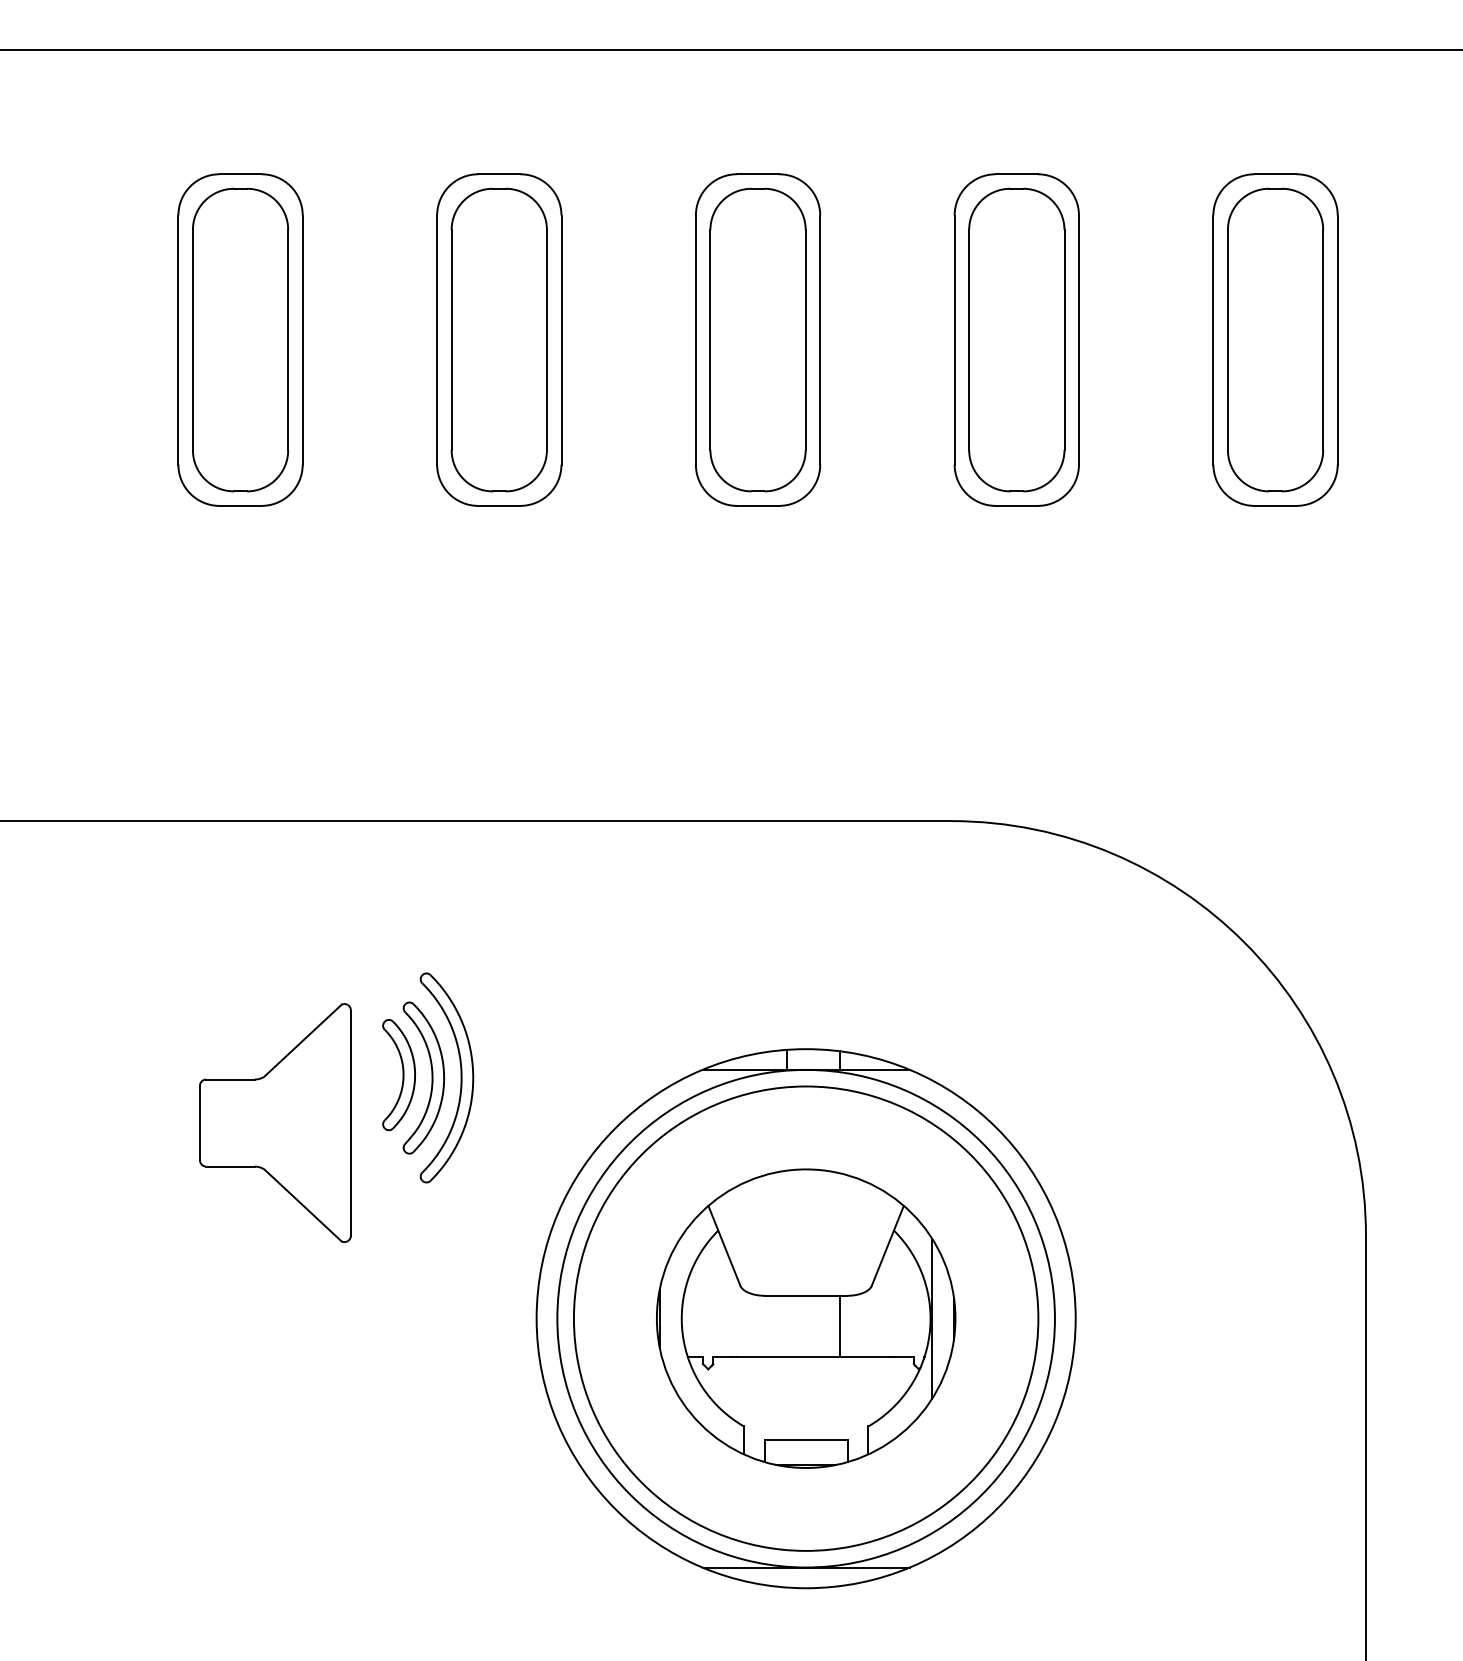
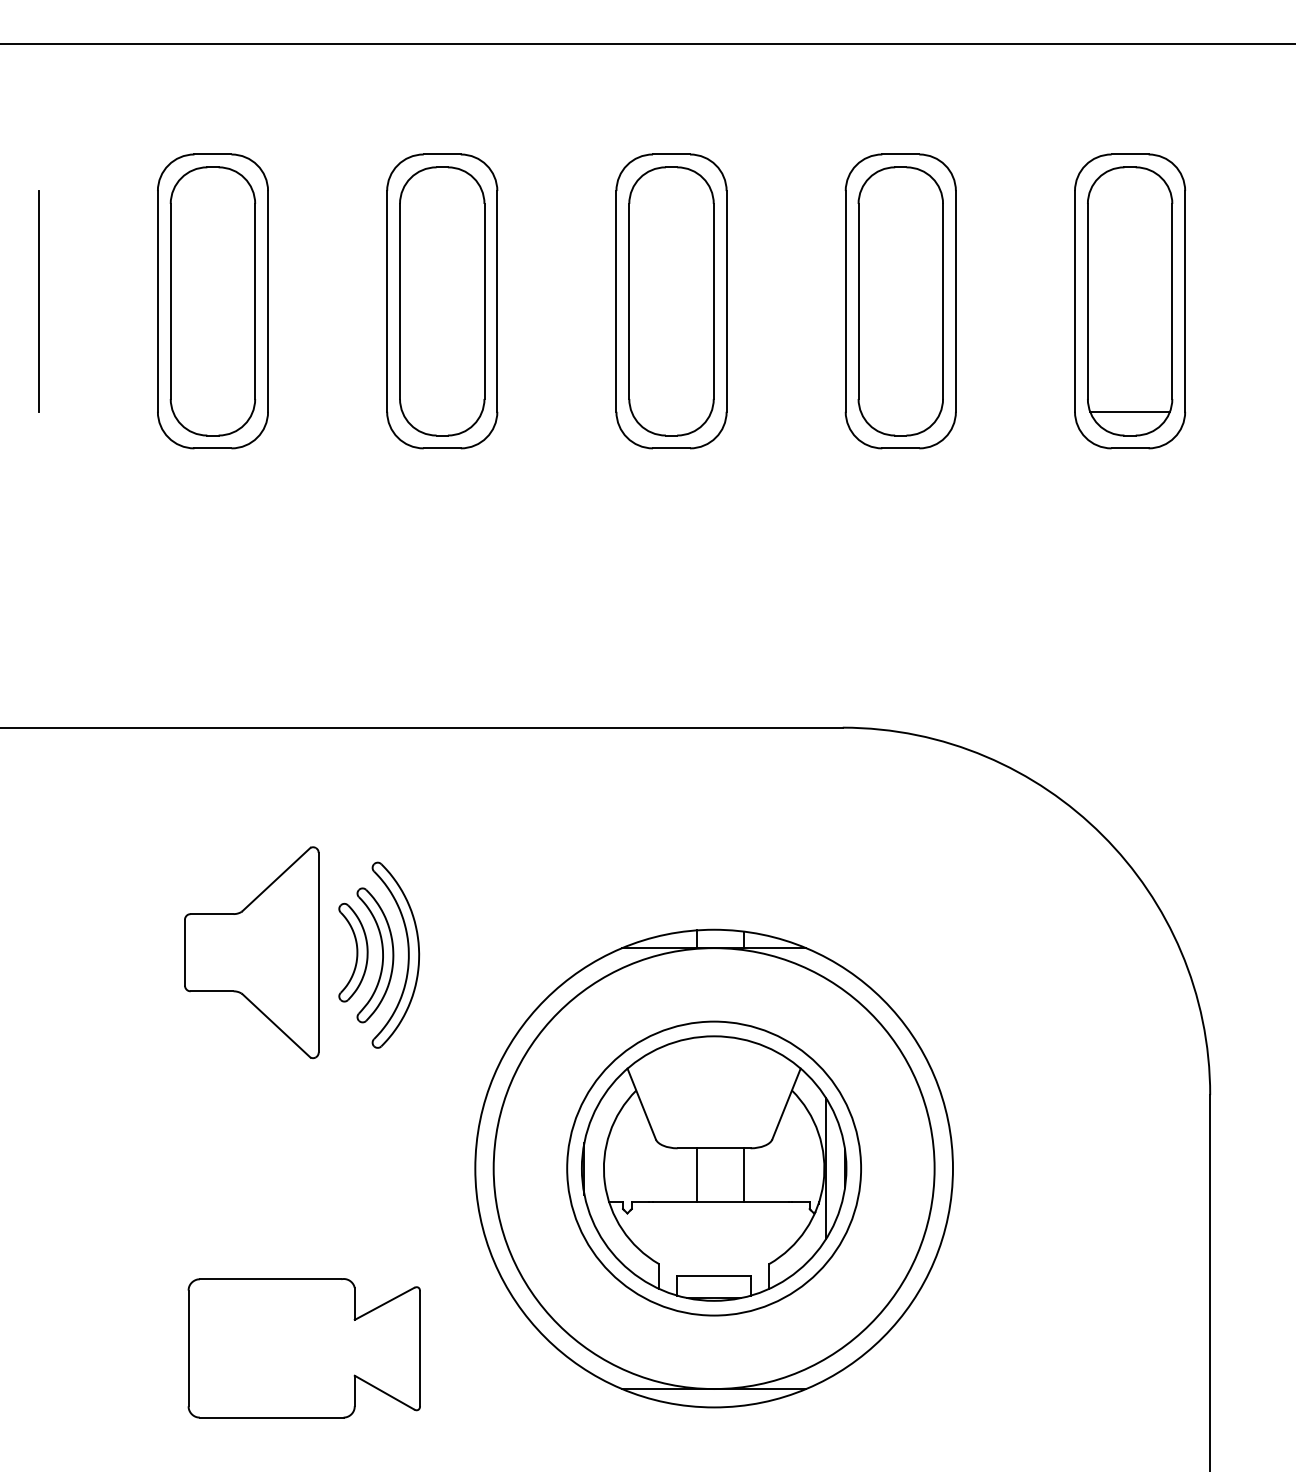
line: (44, 339) -> (39, 300), added
line: (1275, 464) -> (1130, 411), added
part: (275, 1122) -> (251, 952), moved
circle: (806, 1318) -> (714, 1168), size x0.71
line: (787, 1325) -> (697, 1174), added
part: (343, 1521) -> (304, 1348), added

